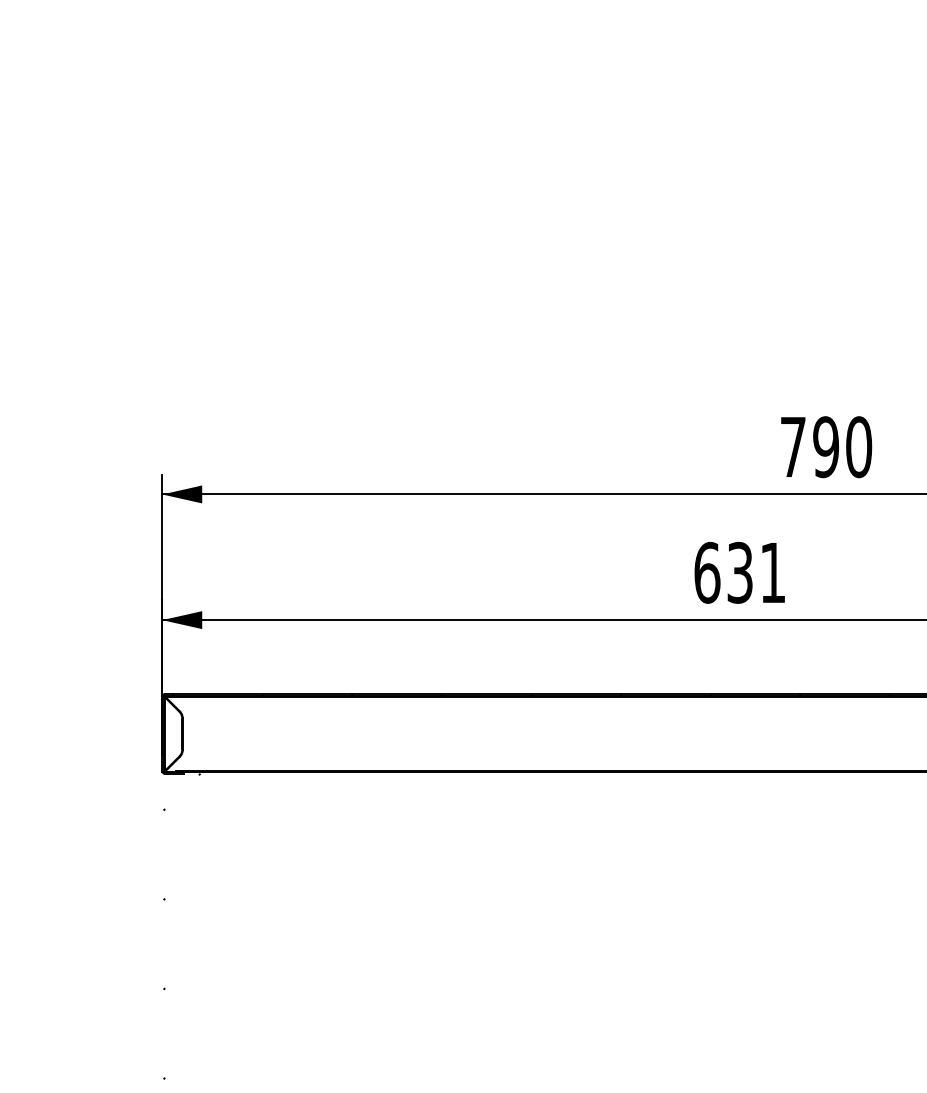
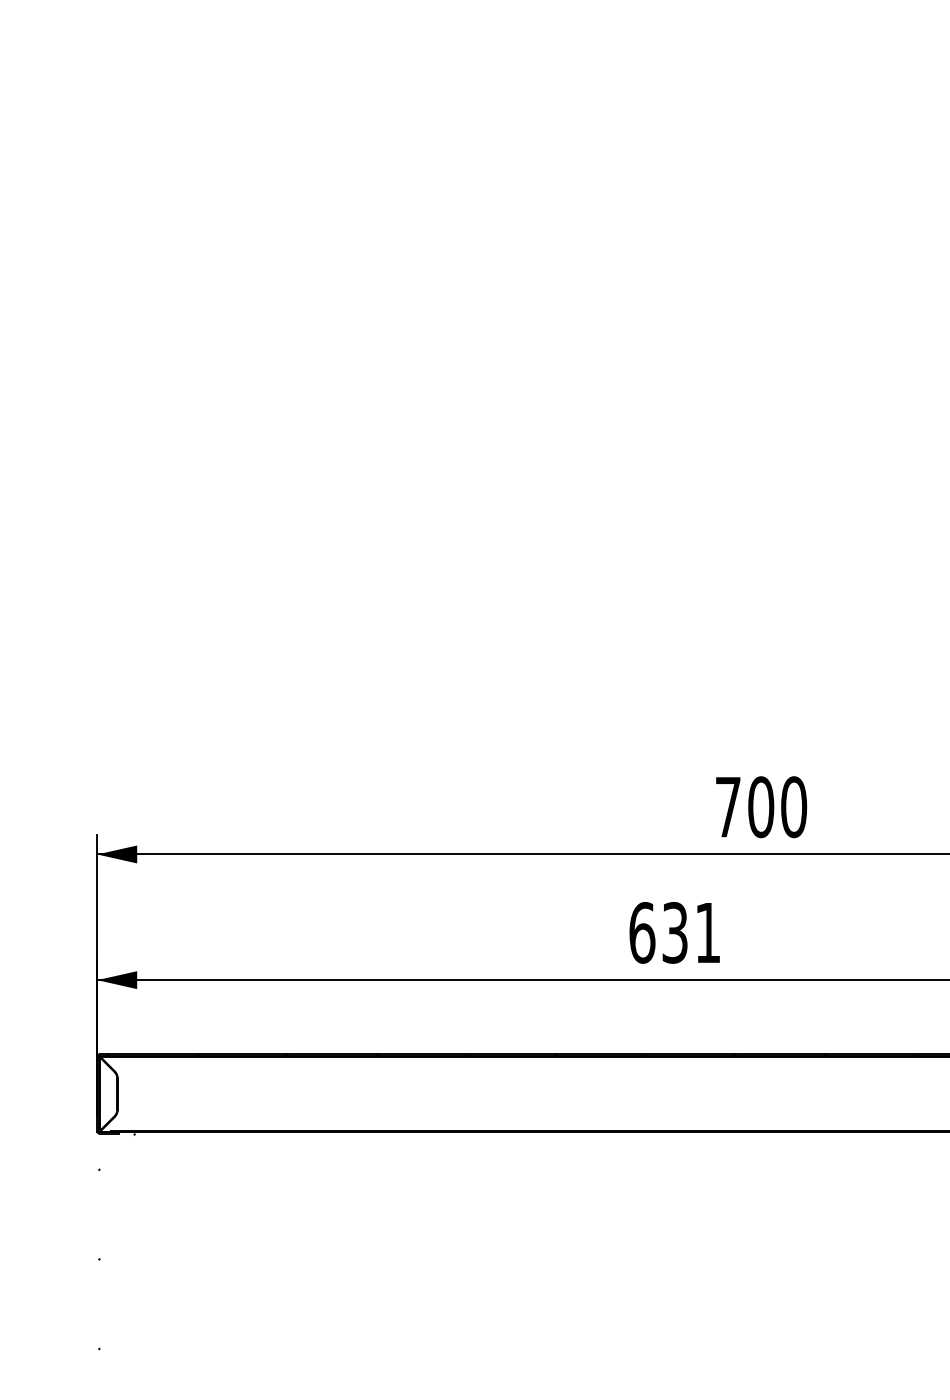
text: (826, 447) -> (761, 807), 790 -> 700

